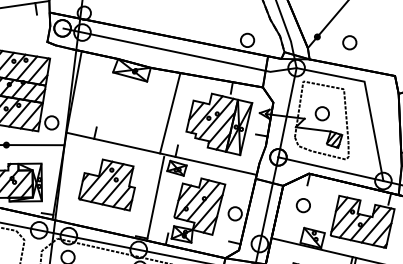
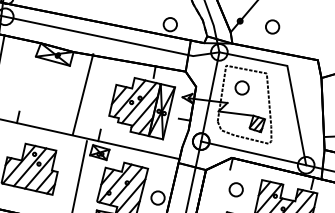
line: (170, 113) -> (83, 94), moved
part: (321, 113) -> (241, 87), moved
part: (302, 205) -> (235, 189), moved

